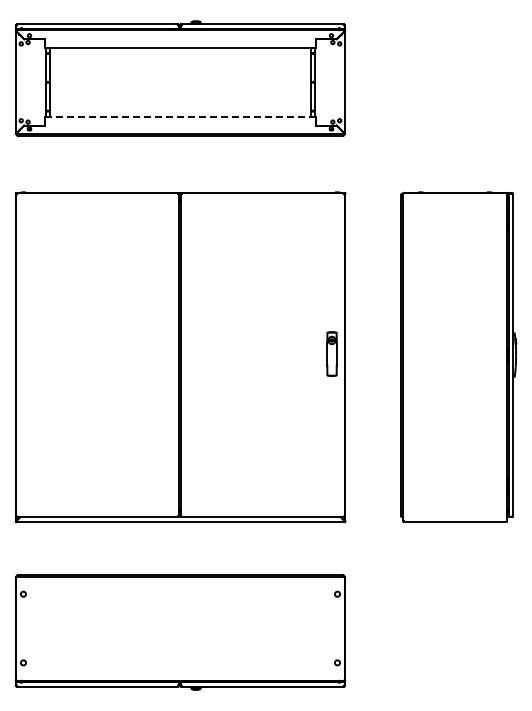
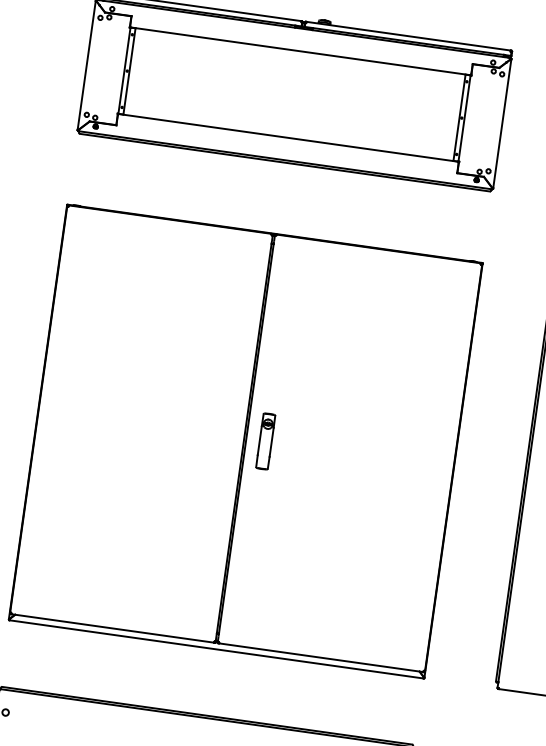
line: (180, 116) -> (288, 137), dashed -> solid
part: (331, 353) -> (265, 440), moved

